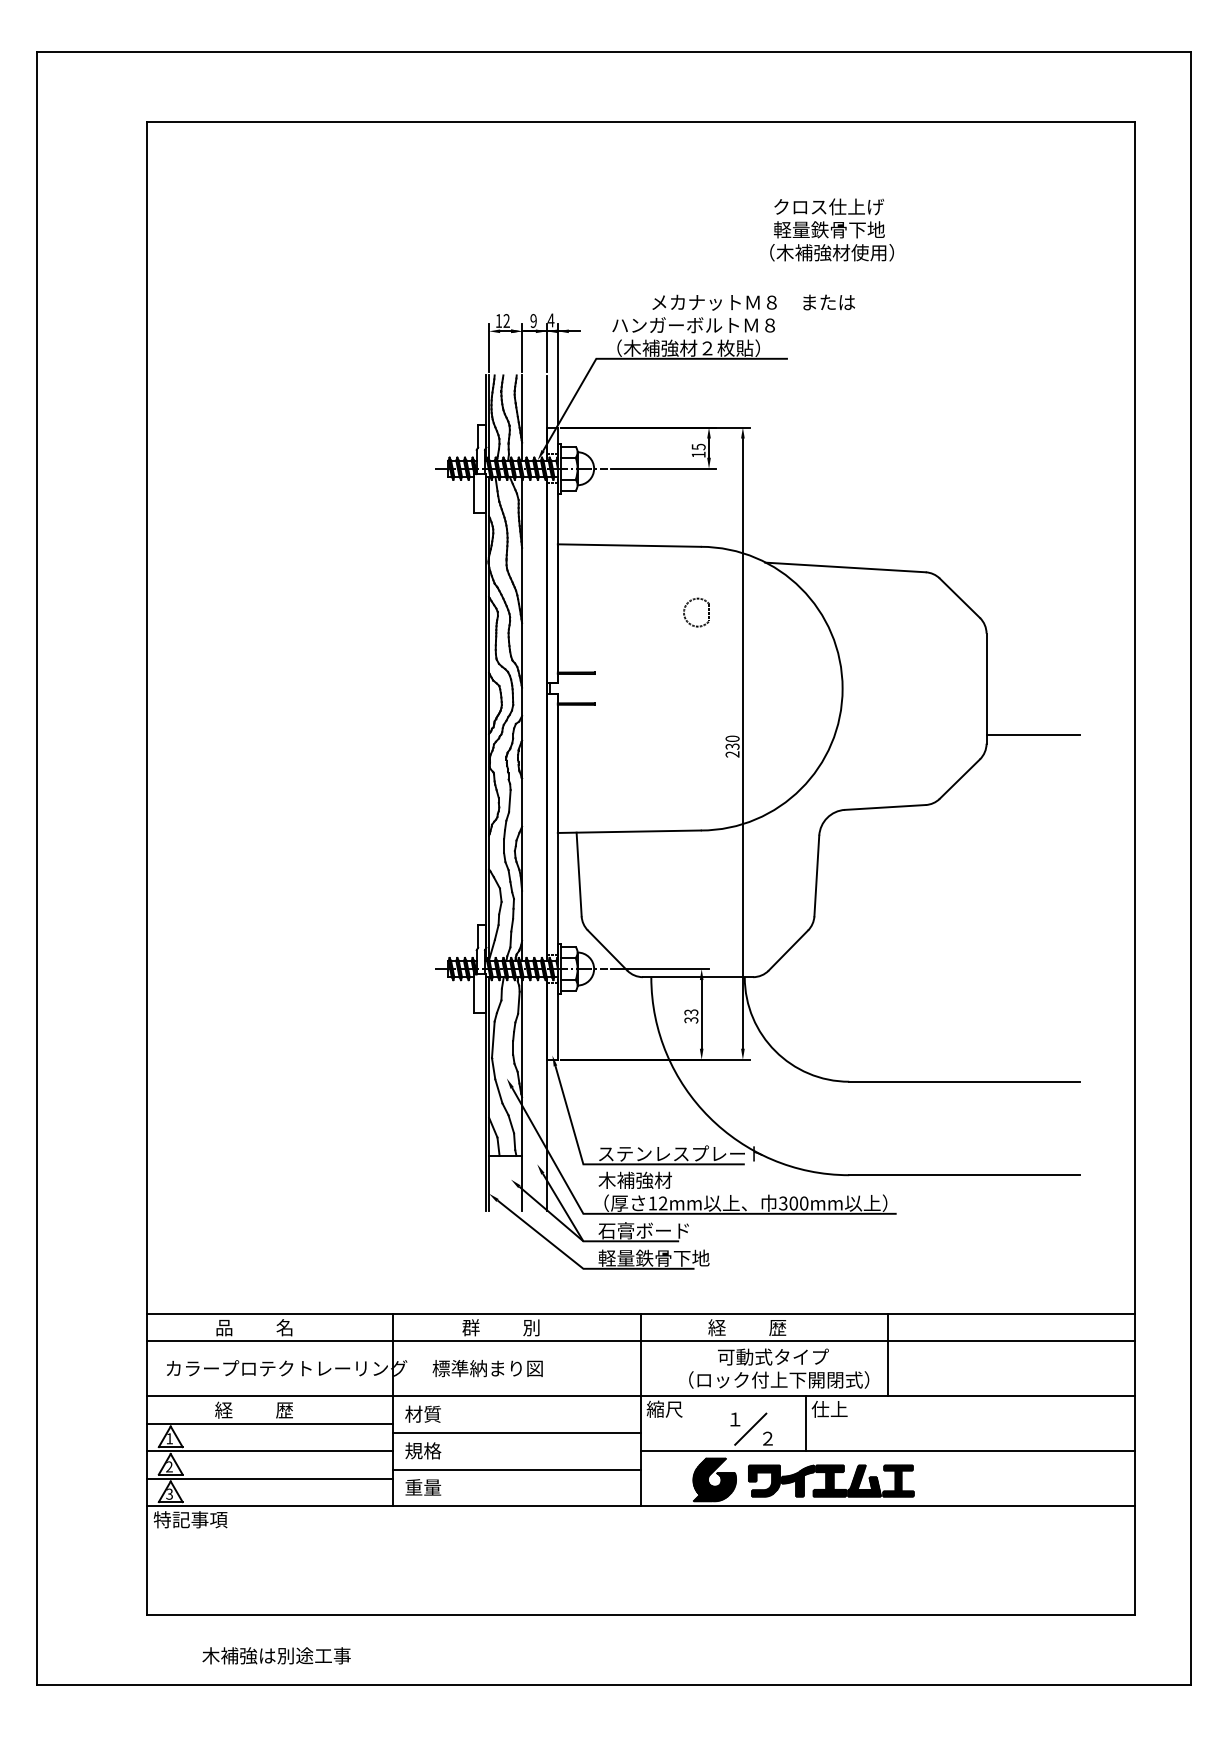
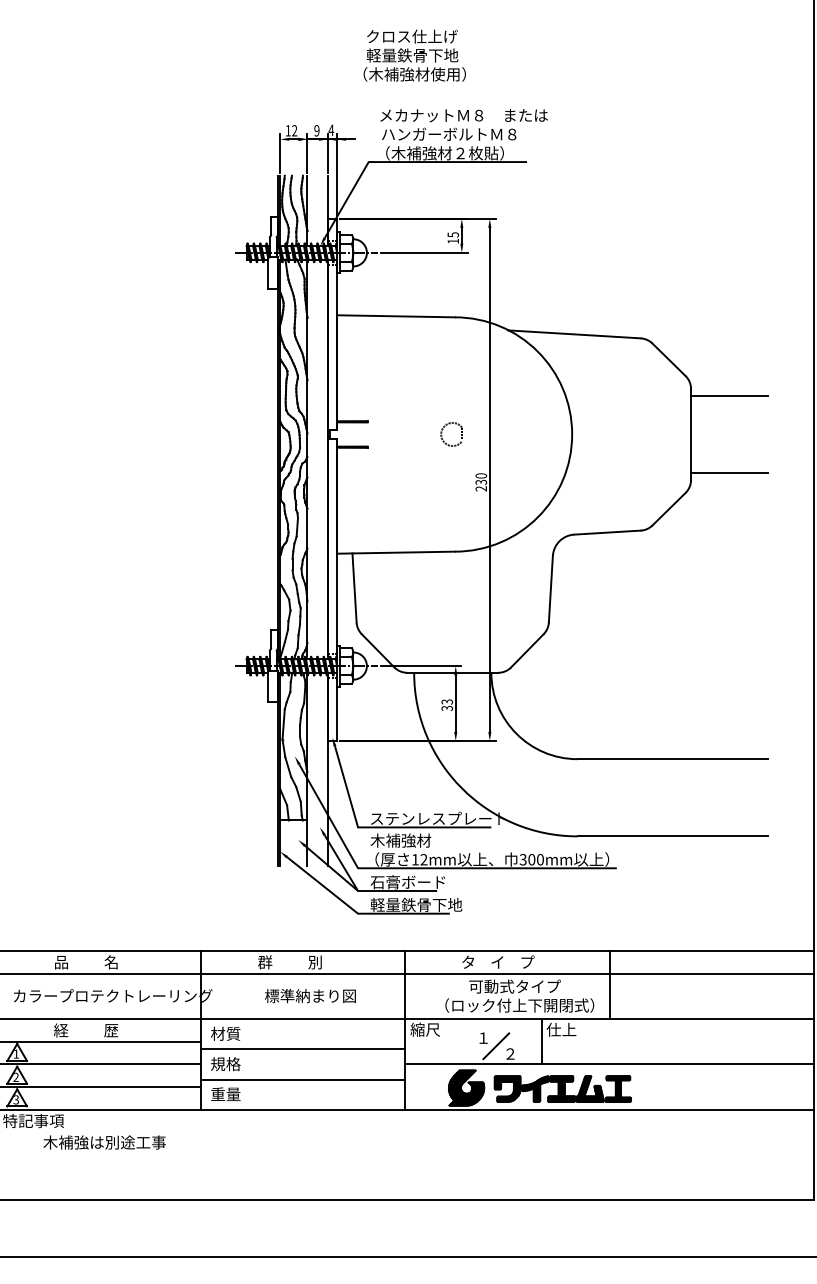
text: (831, 229) -> (414, 55), moved
text: (753, 302) -> (463, 115), moved
part: (685, 610) -> (442, 432), moved
line: (1032, 641) -> (729, 395), added
text: (752, 1327) -> (497, 962), 経          歴 -> タ    イ    プ
text: (487, 1368) -> (310, 996), moved
text: (276, 1655) -> (104, 1142), moved

